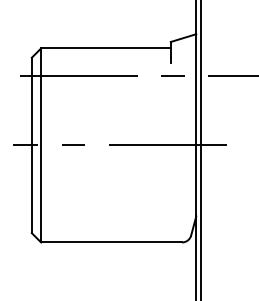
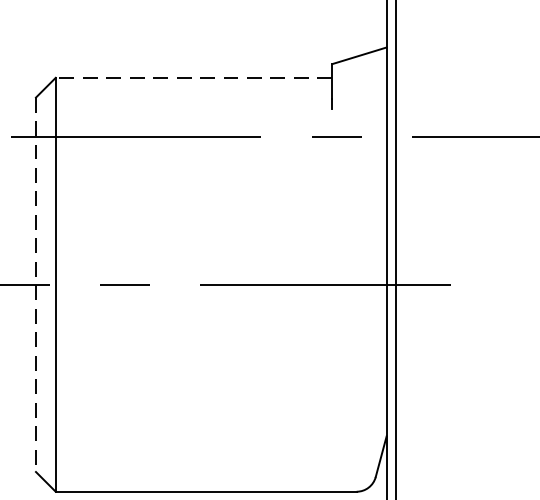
line: (105, 48) -> (193, 77), solid -> dashed
line: (31, 145) -> (35, 284), solid -> dashed

